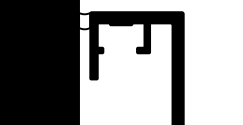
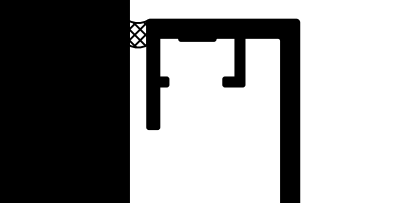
hatch: (84, 21) -> (137, 34), added

